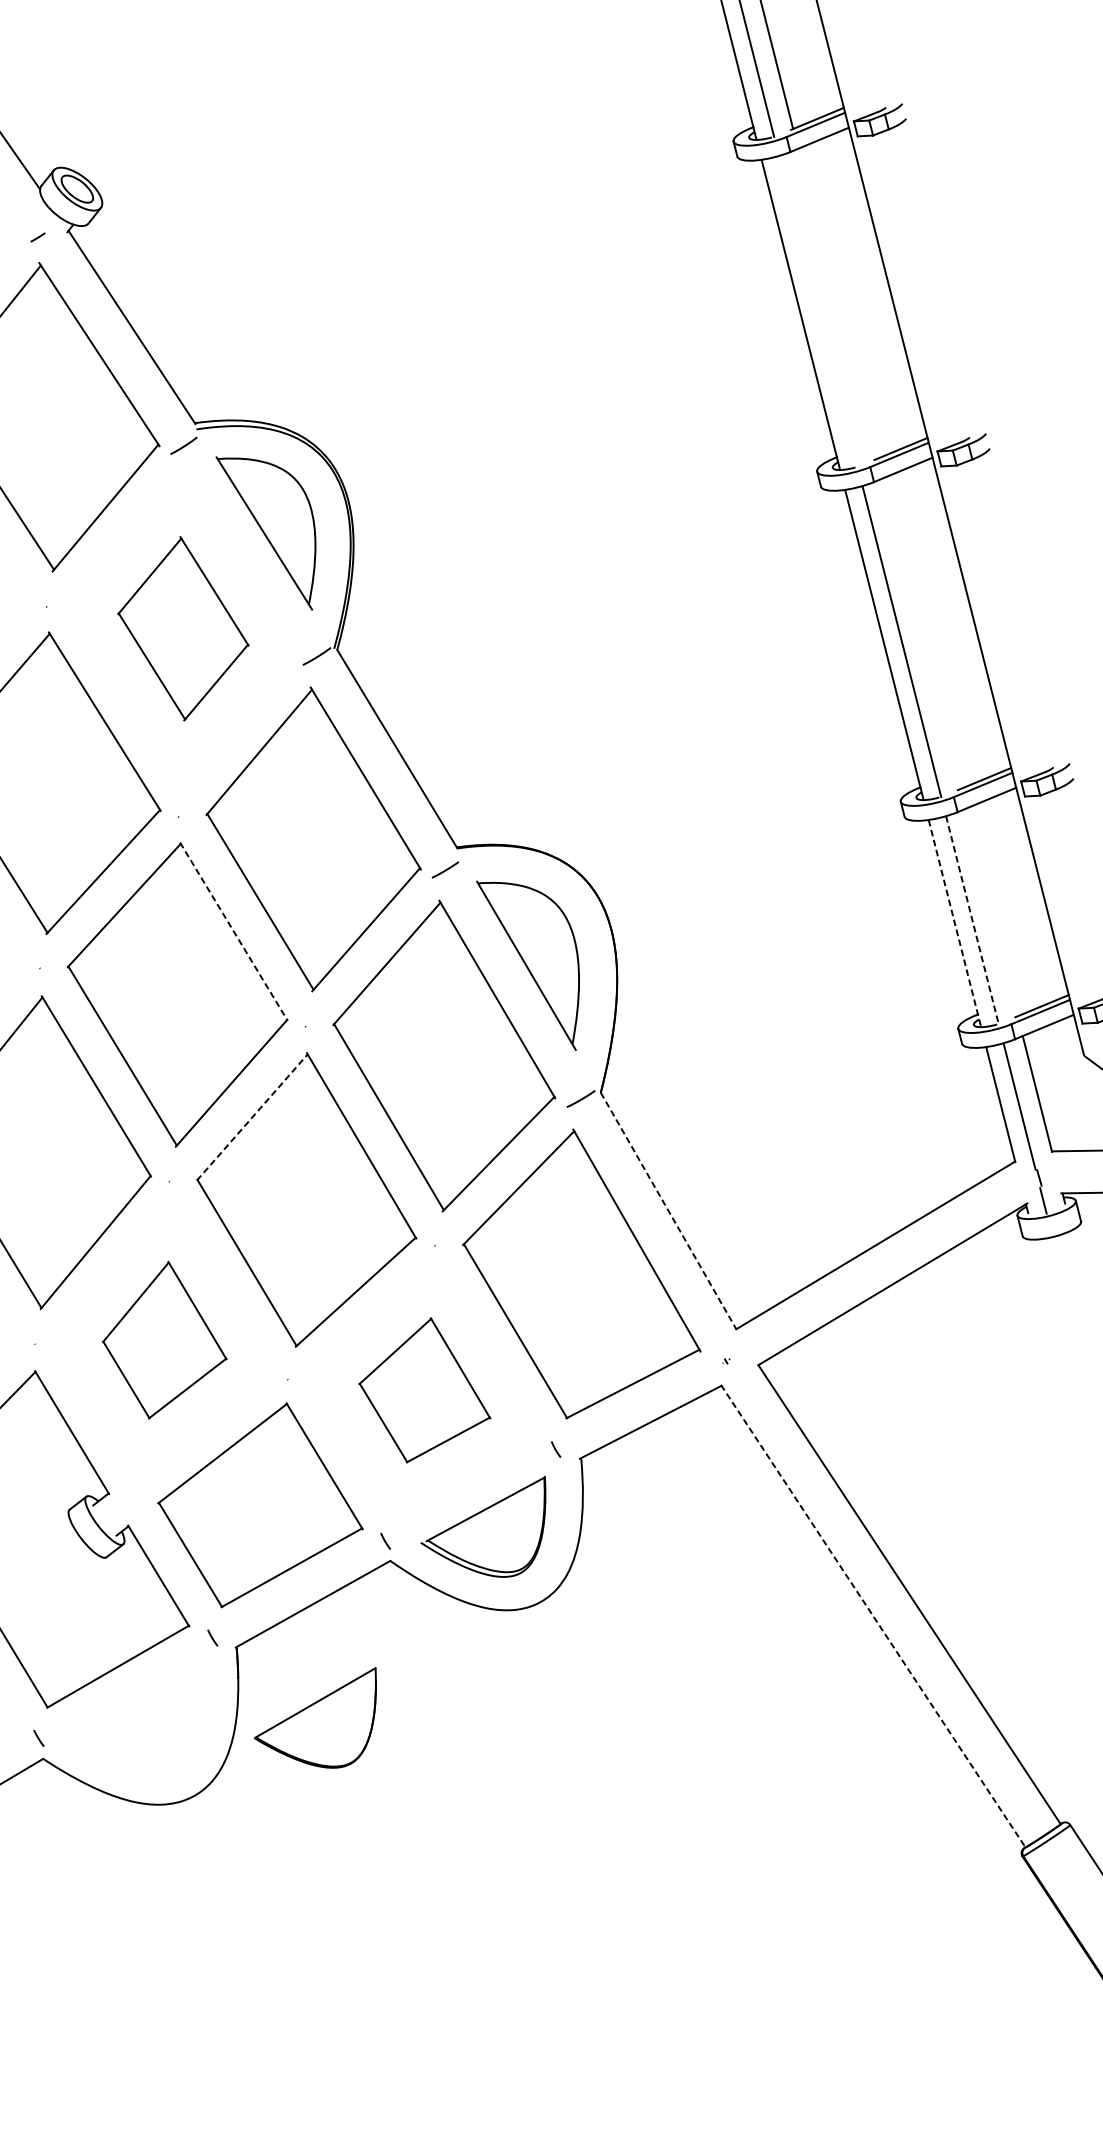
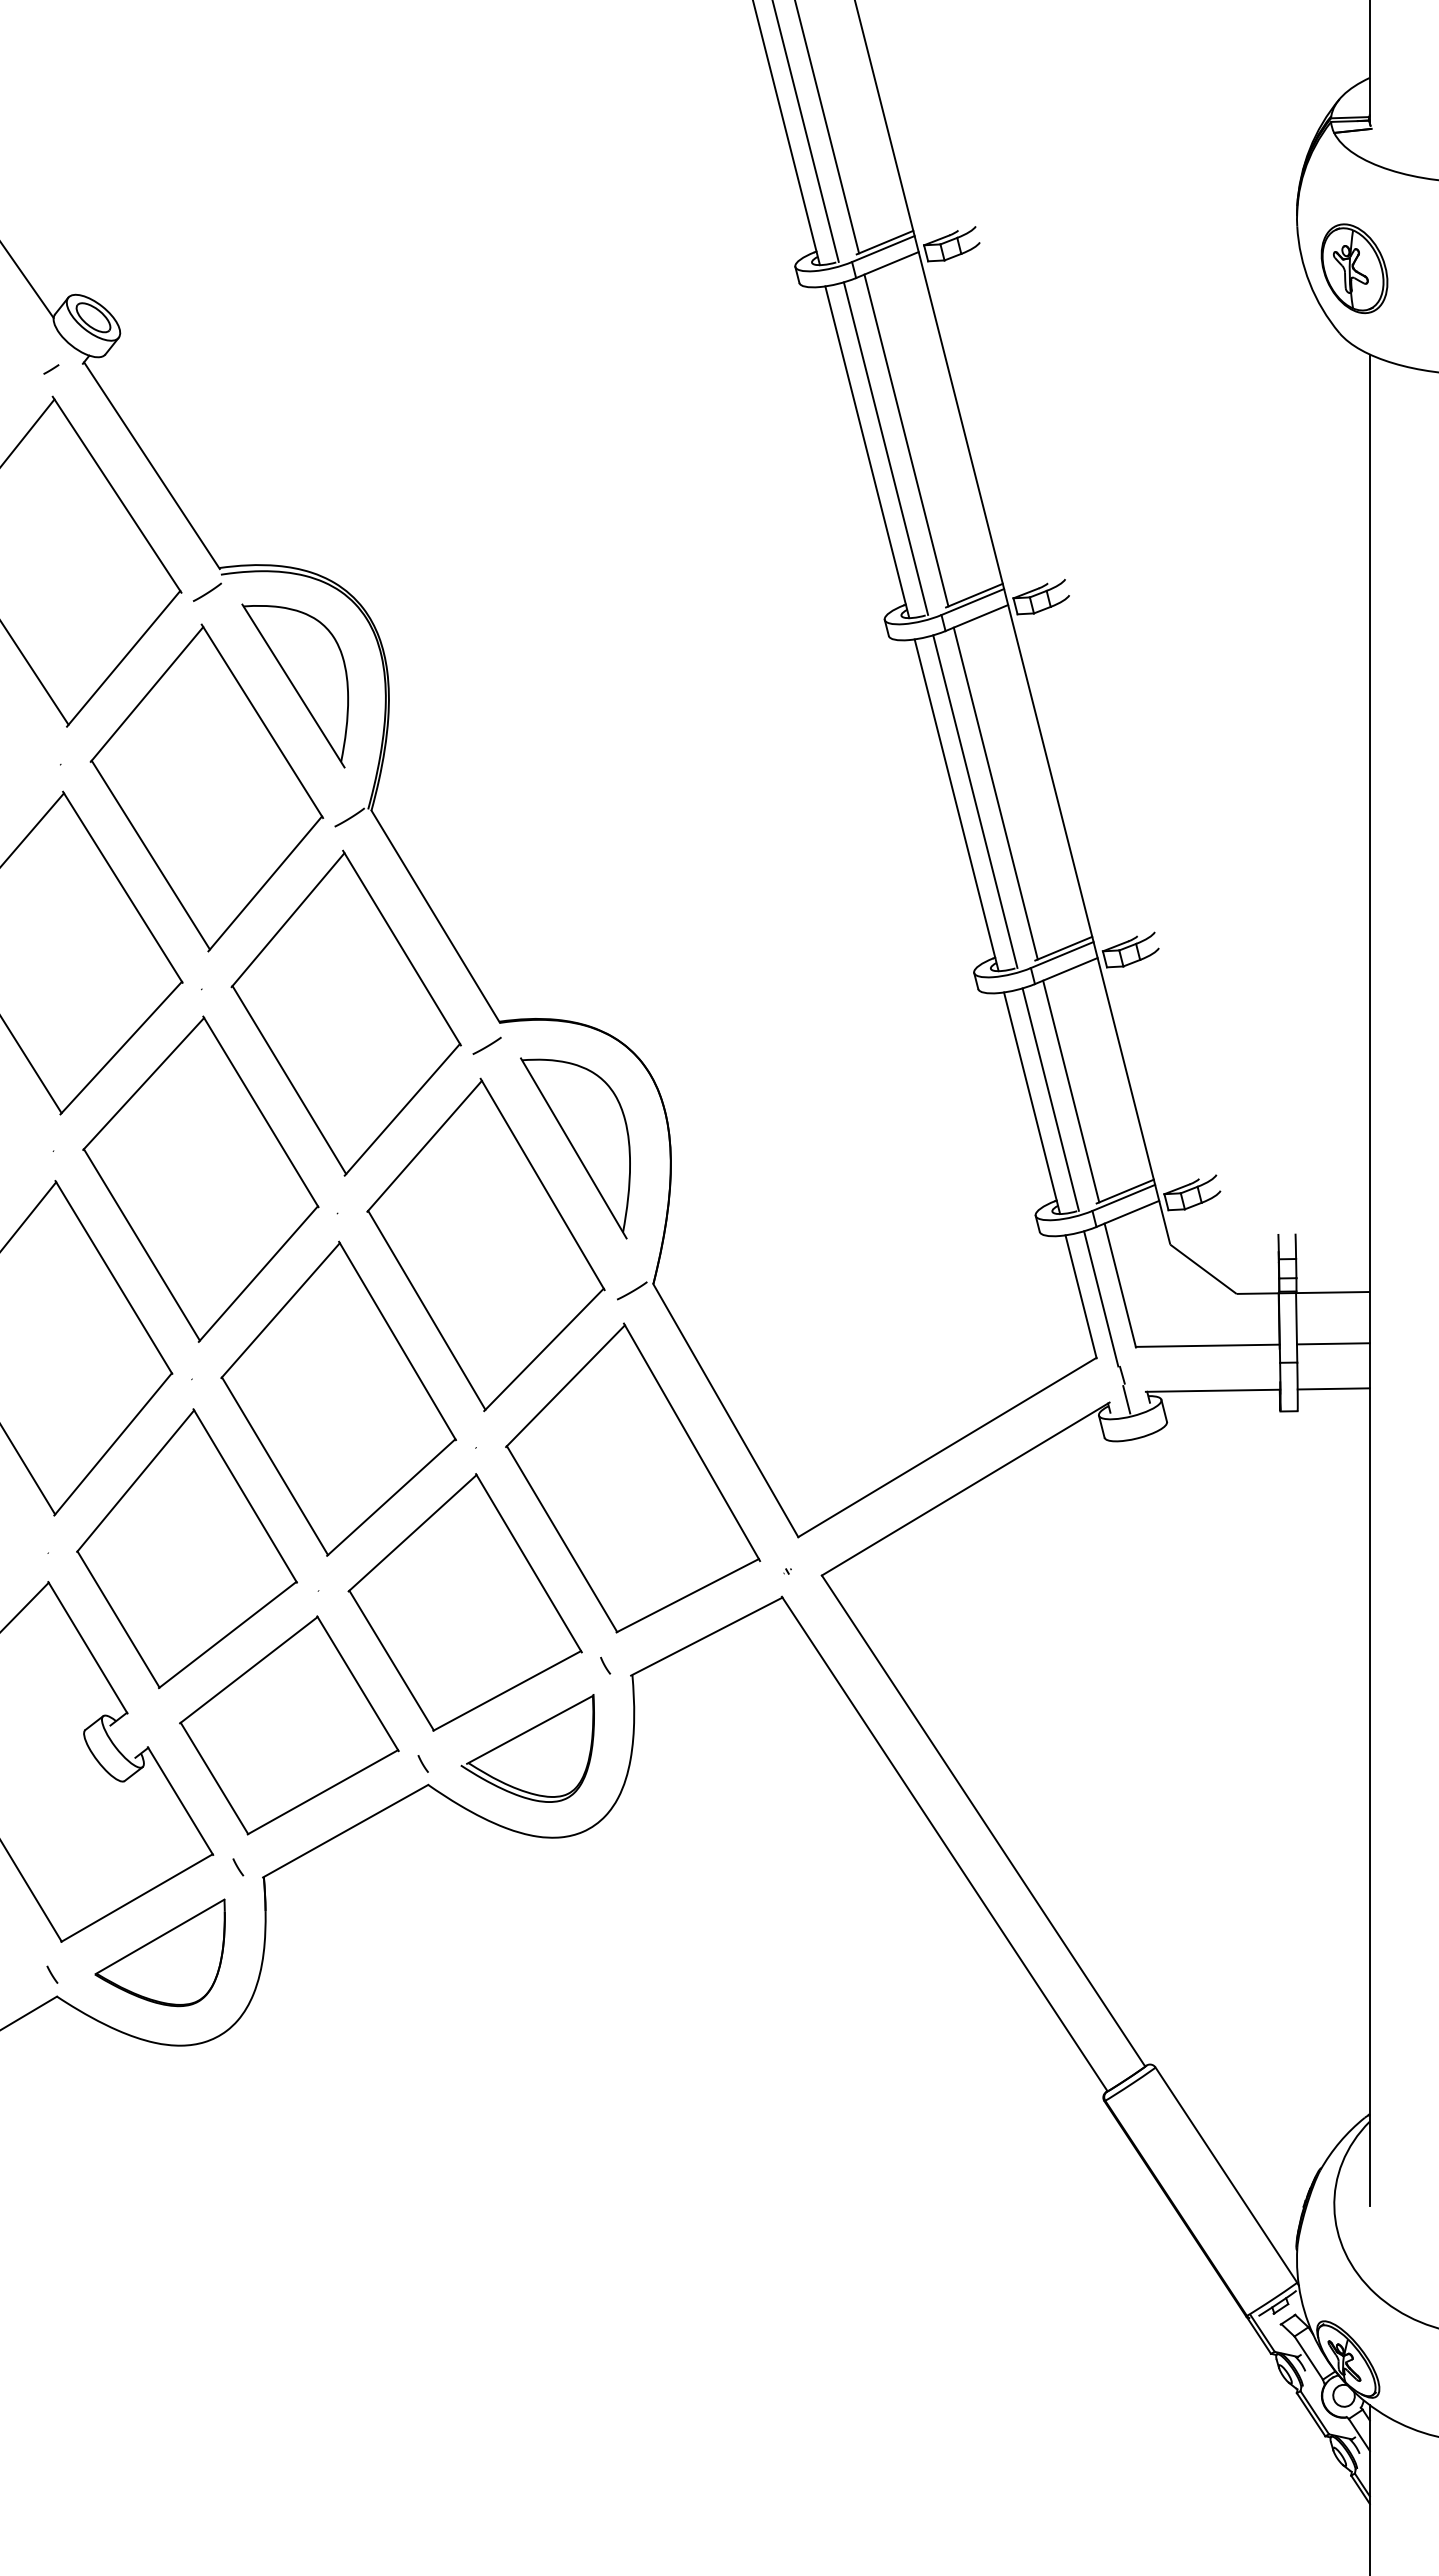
line: (837, 303) -> (906, 440), added
line: (817, 311) -> (885, 448), added
part: (183, 628) -> (206, 787), size x1.67
line: (920, 633) -> (995, 793), added
line: (991, 912) -> (1071, 1091), added
line: (972, 920) -> (1050, 1099), dashed -> solid
line: (955, 923) -> (1032, 1103), dashed -> solid
line: (234, 932) -> (261, 1112), dashed -> solid
line: (252, 1117) -> (280, 1310), dashed -> solid
line: (668, 1210) -> (725, 1410), dashed -> solid
part: (164, 1339) -> (186, 1548), size x1.67
part: (424, 1390) -> (464, 1602), size x1.67
line: (873, 1616) -> (945, 1844), dashed -> solid
part: (314, 1717) -> (159, 1952), moved

